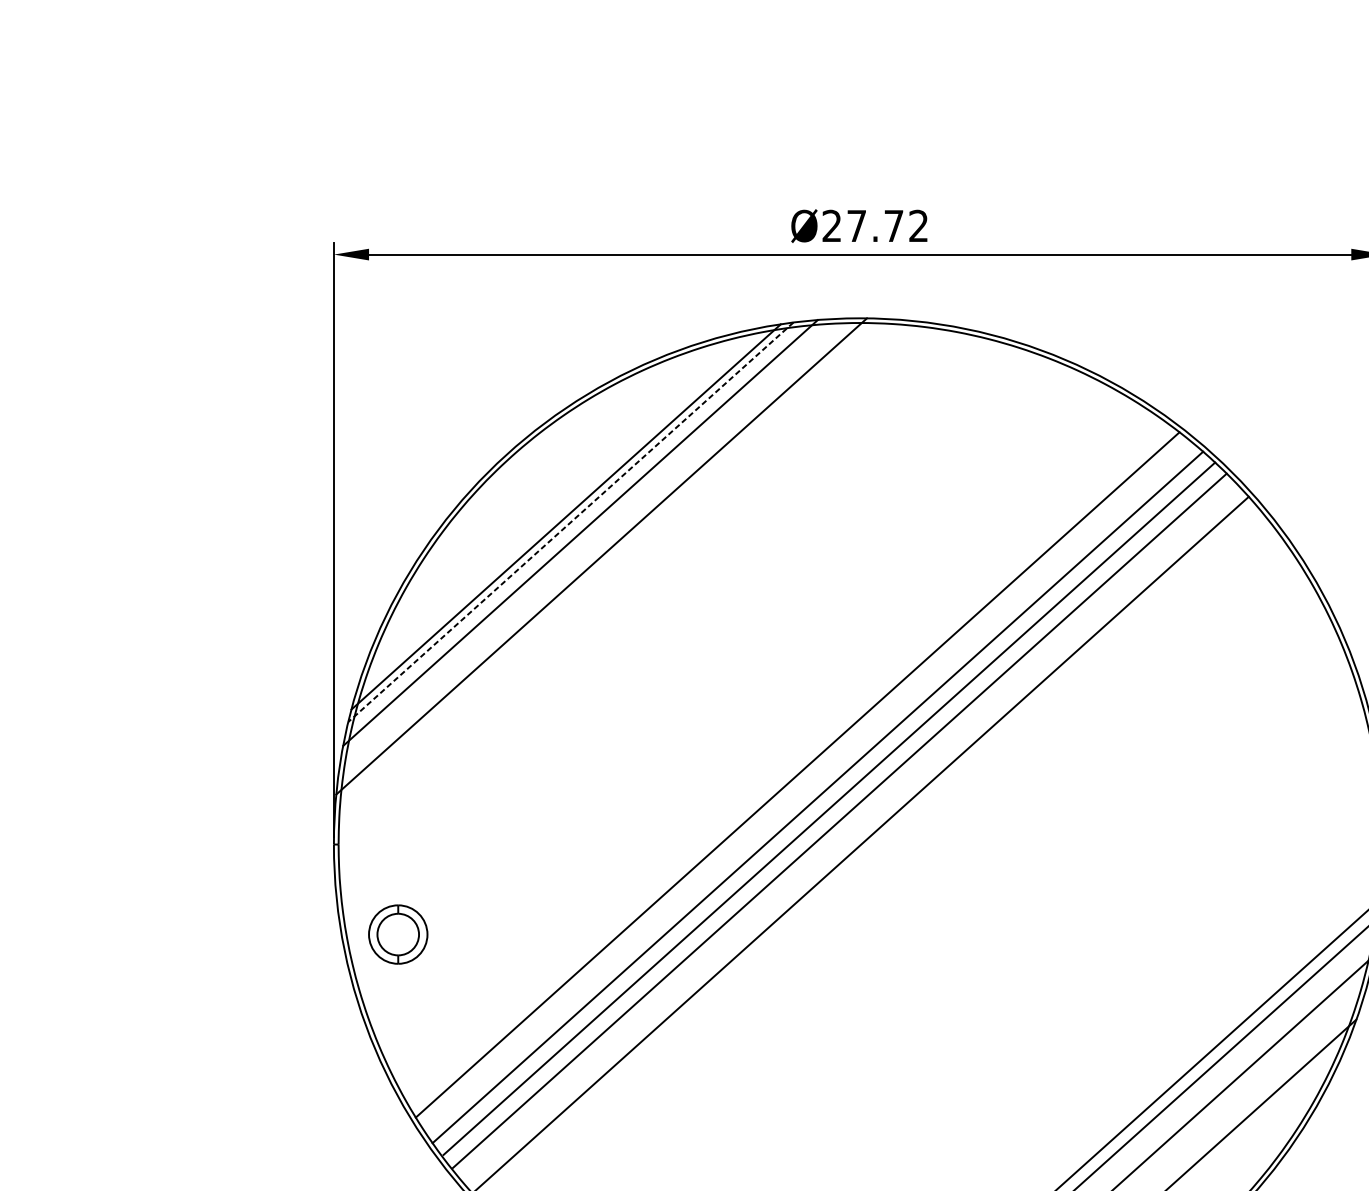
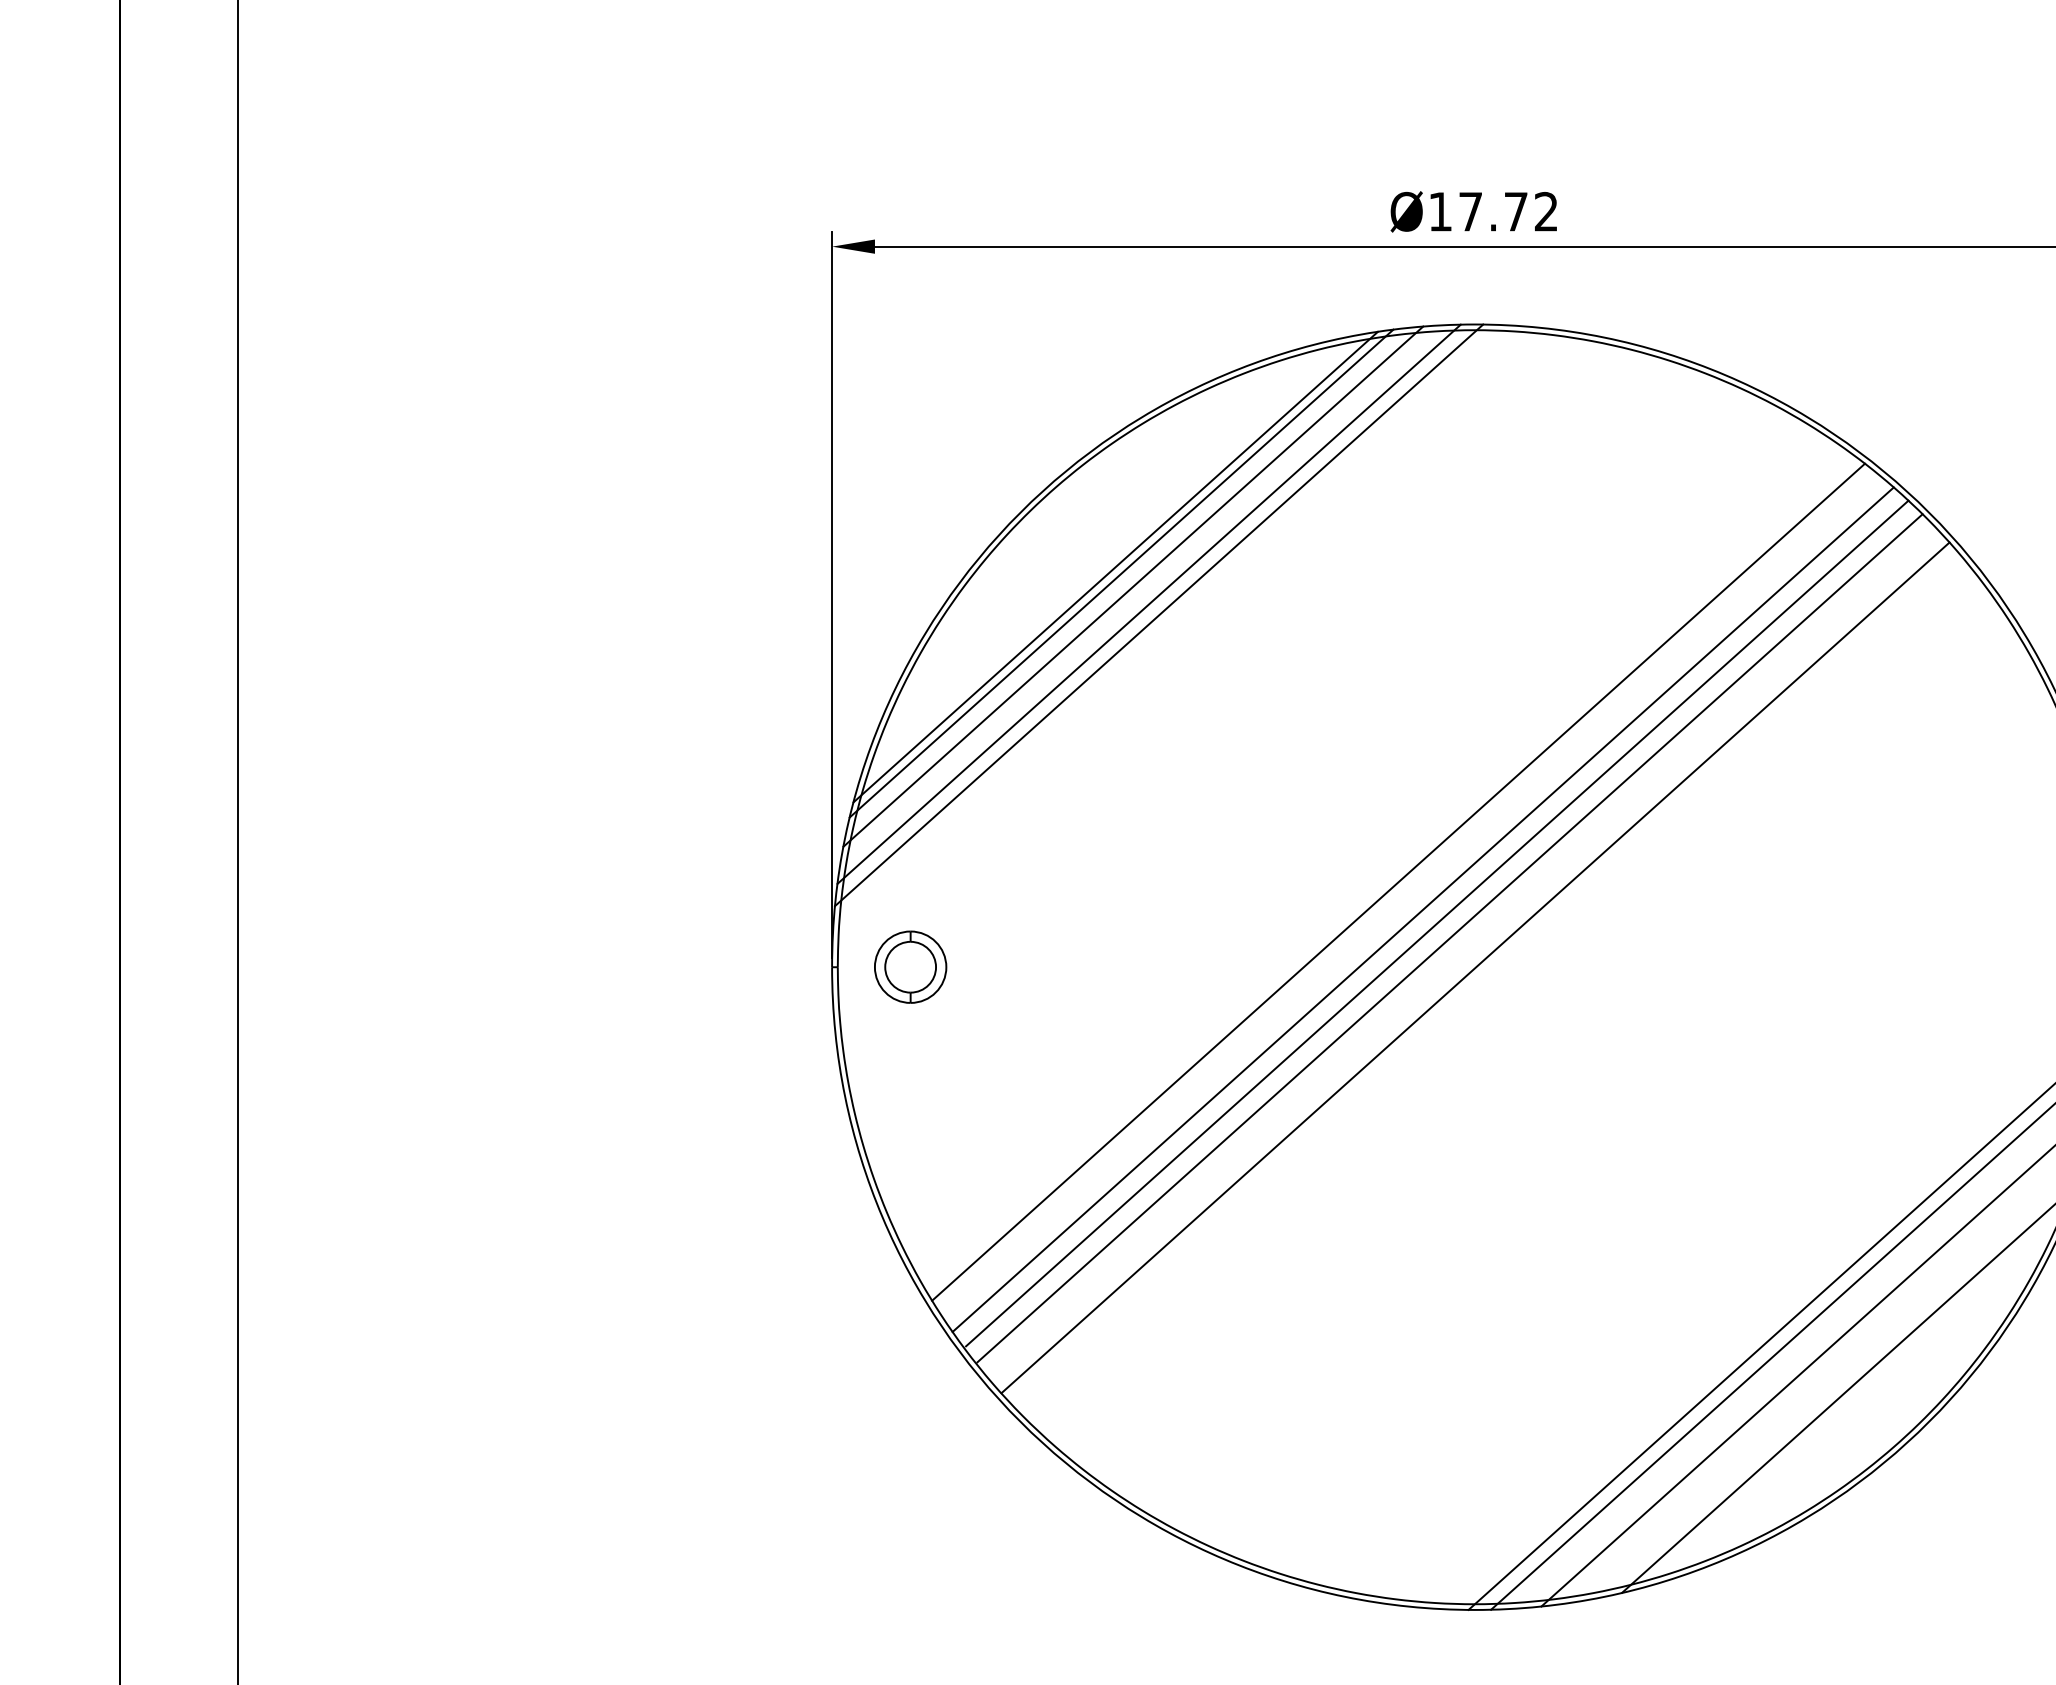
text: (832, 225) -> (1440, 211), Ø27.72 -> Ø17.72
line: (570, 522) -> (1121, 573), dashed -> solid
line: (592, 546) -> (1148, 603), added
part: (398, 933) -> (910, 966), moved

